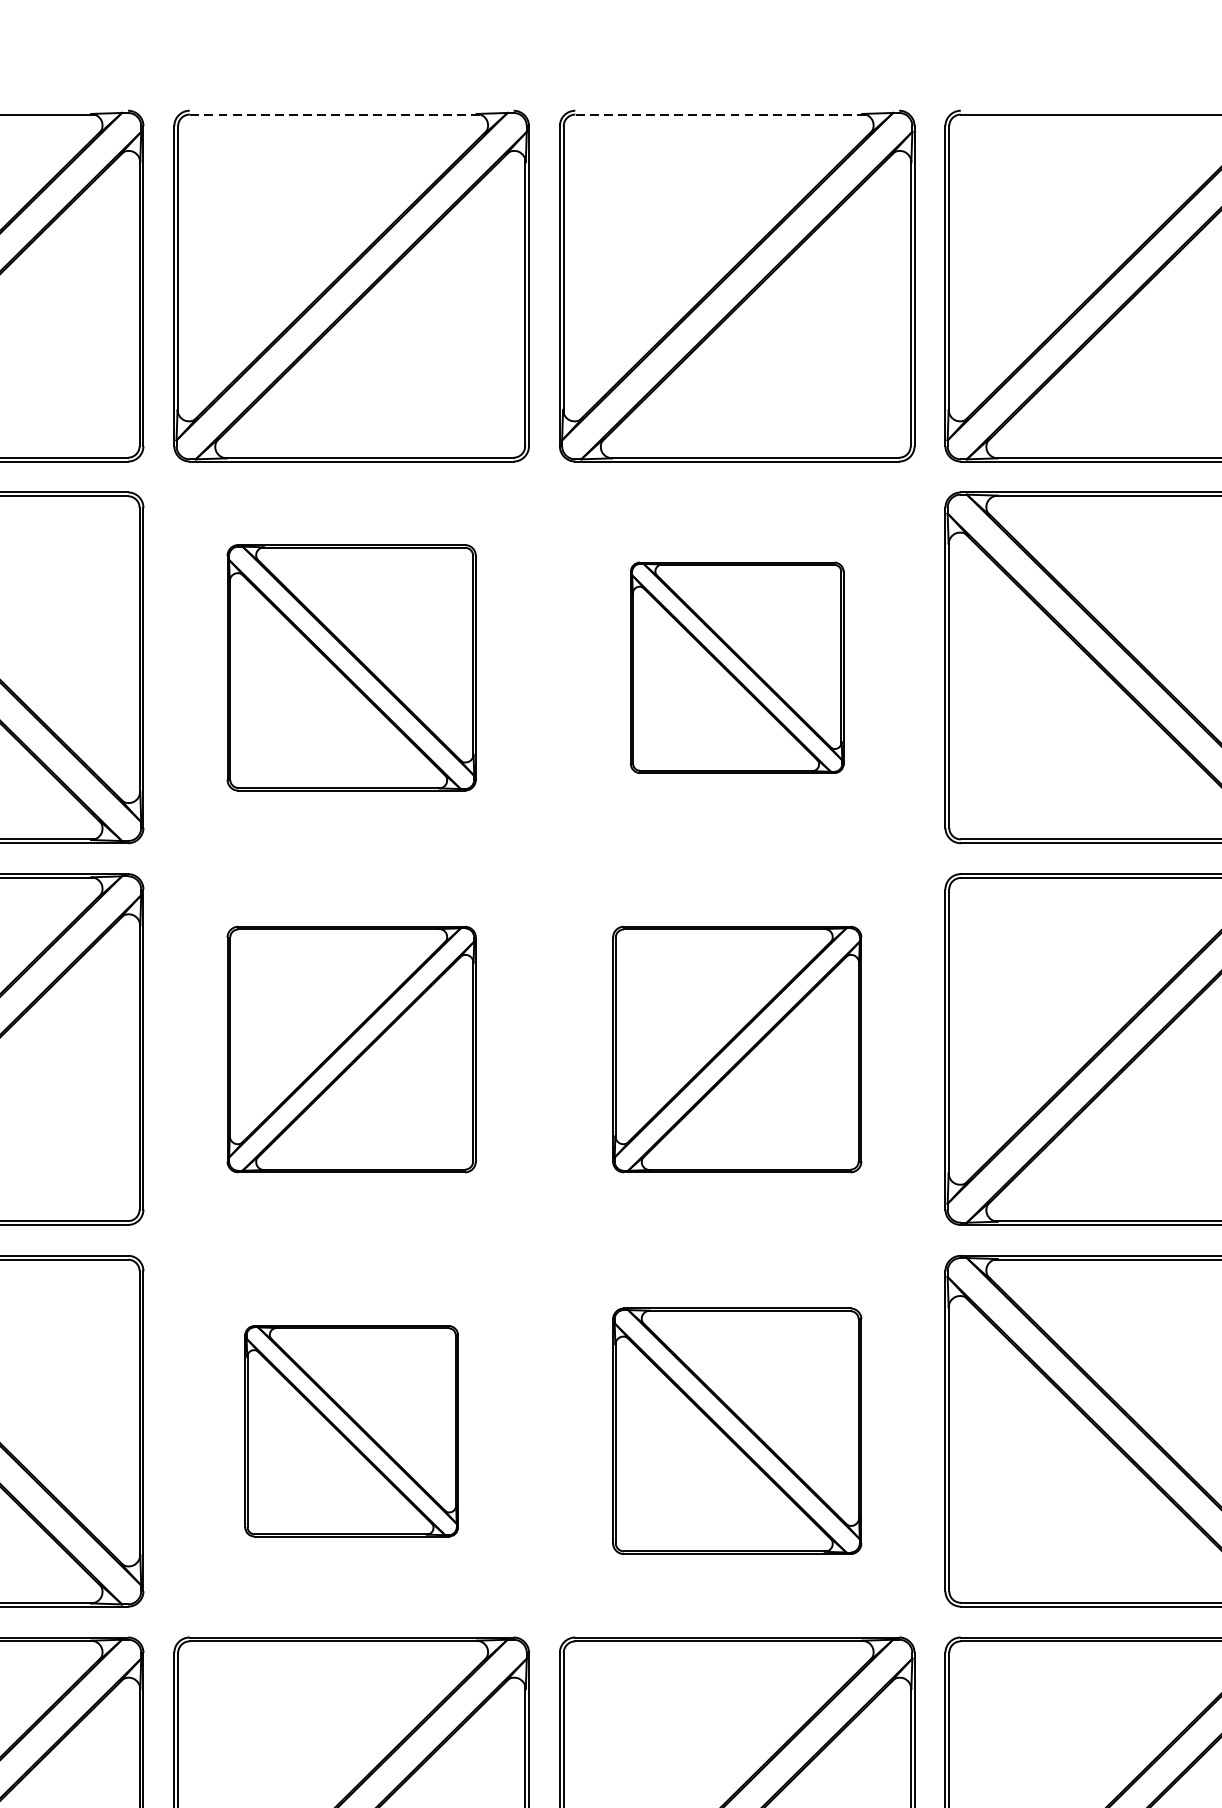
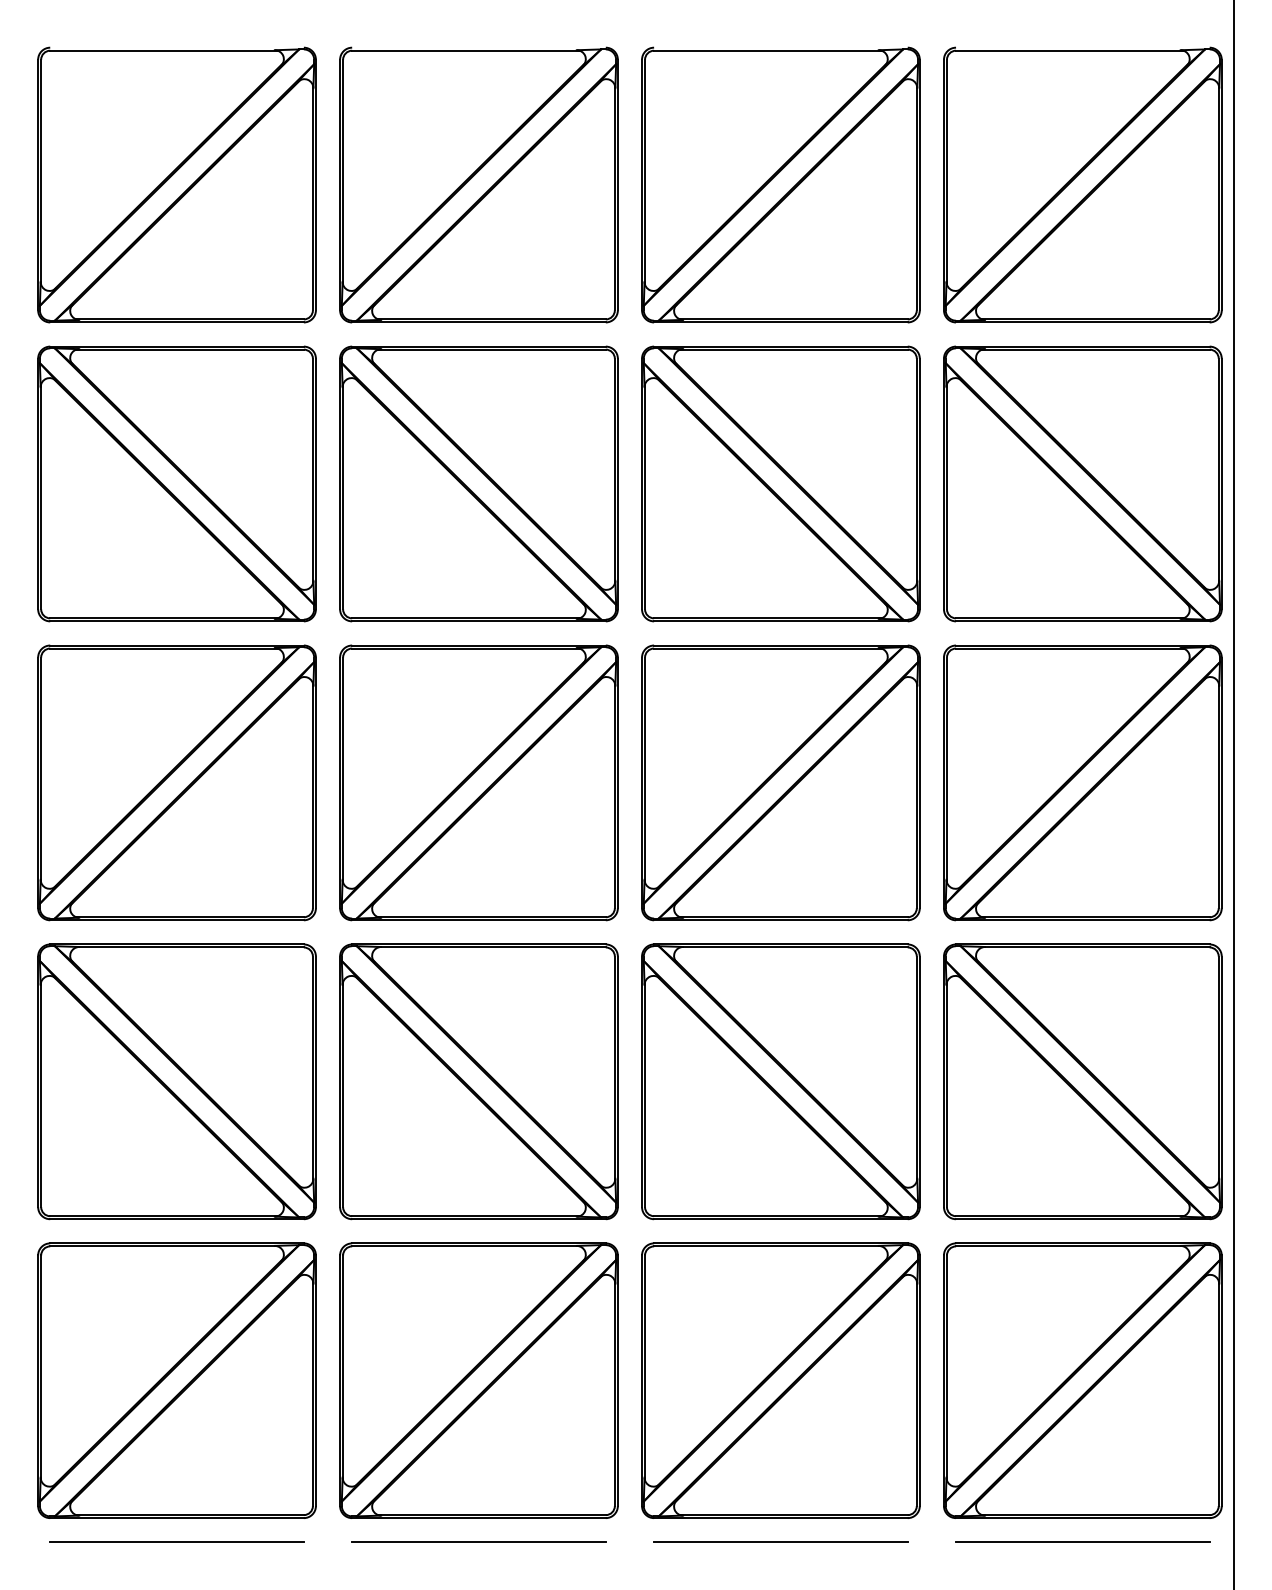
line: (334, 114) -> (465, 50), dashed -> solid
line: (720, 114) -> (767, 50), dashed -> solid
part: (351, 667) -> (478, 483), size x1.43
part: (736, 667) -> (780, 483), size x1.67
part: (351, 1049) -> (478, 782), size x1.43
part: (736, 1049) -> (780, 782), size x1.43
part: (351, 1430) -> (478, 1081), size x1.67
part: (736, 1430) -> (780, 1081), size x1.43

